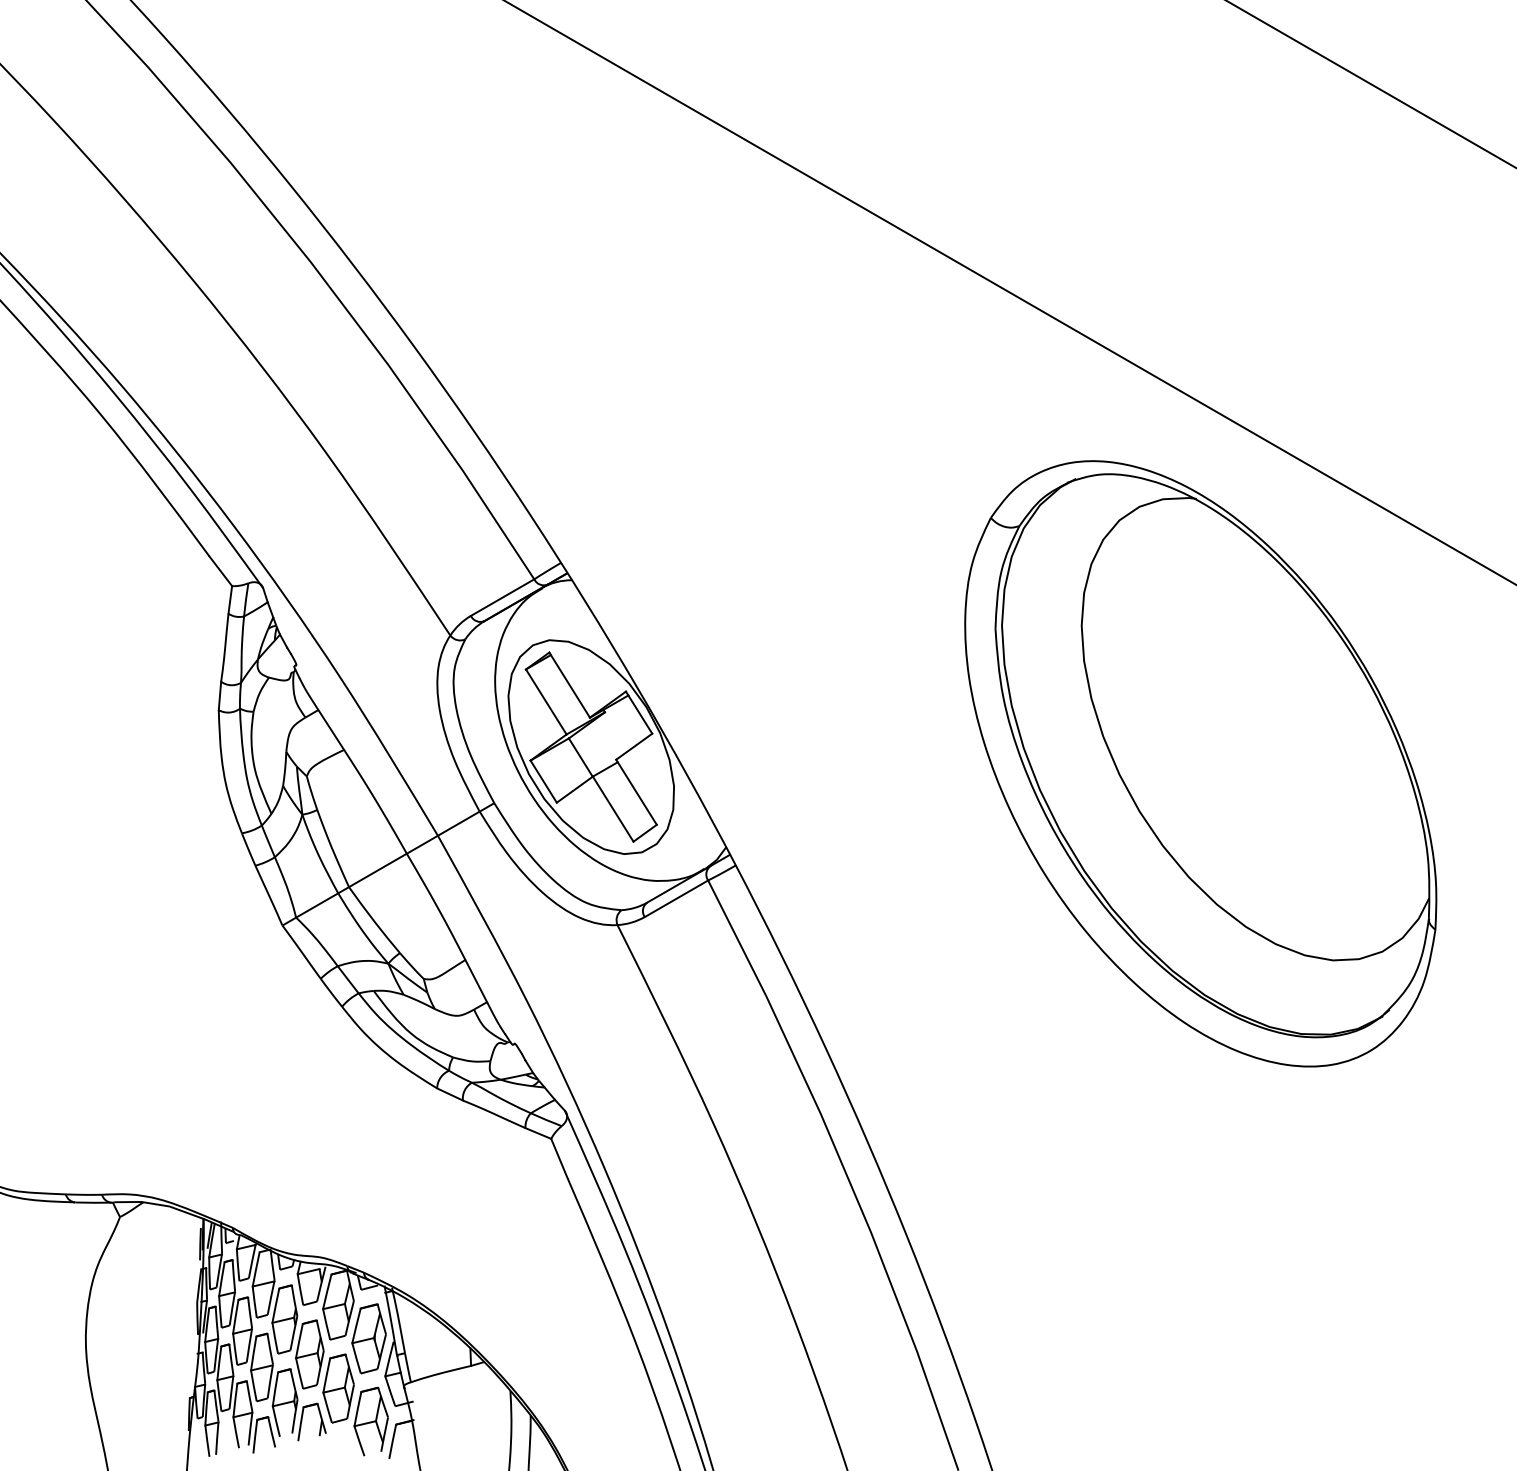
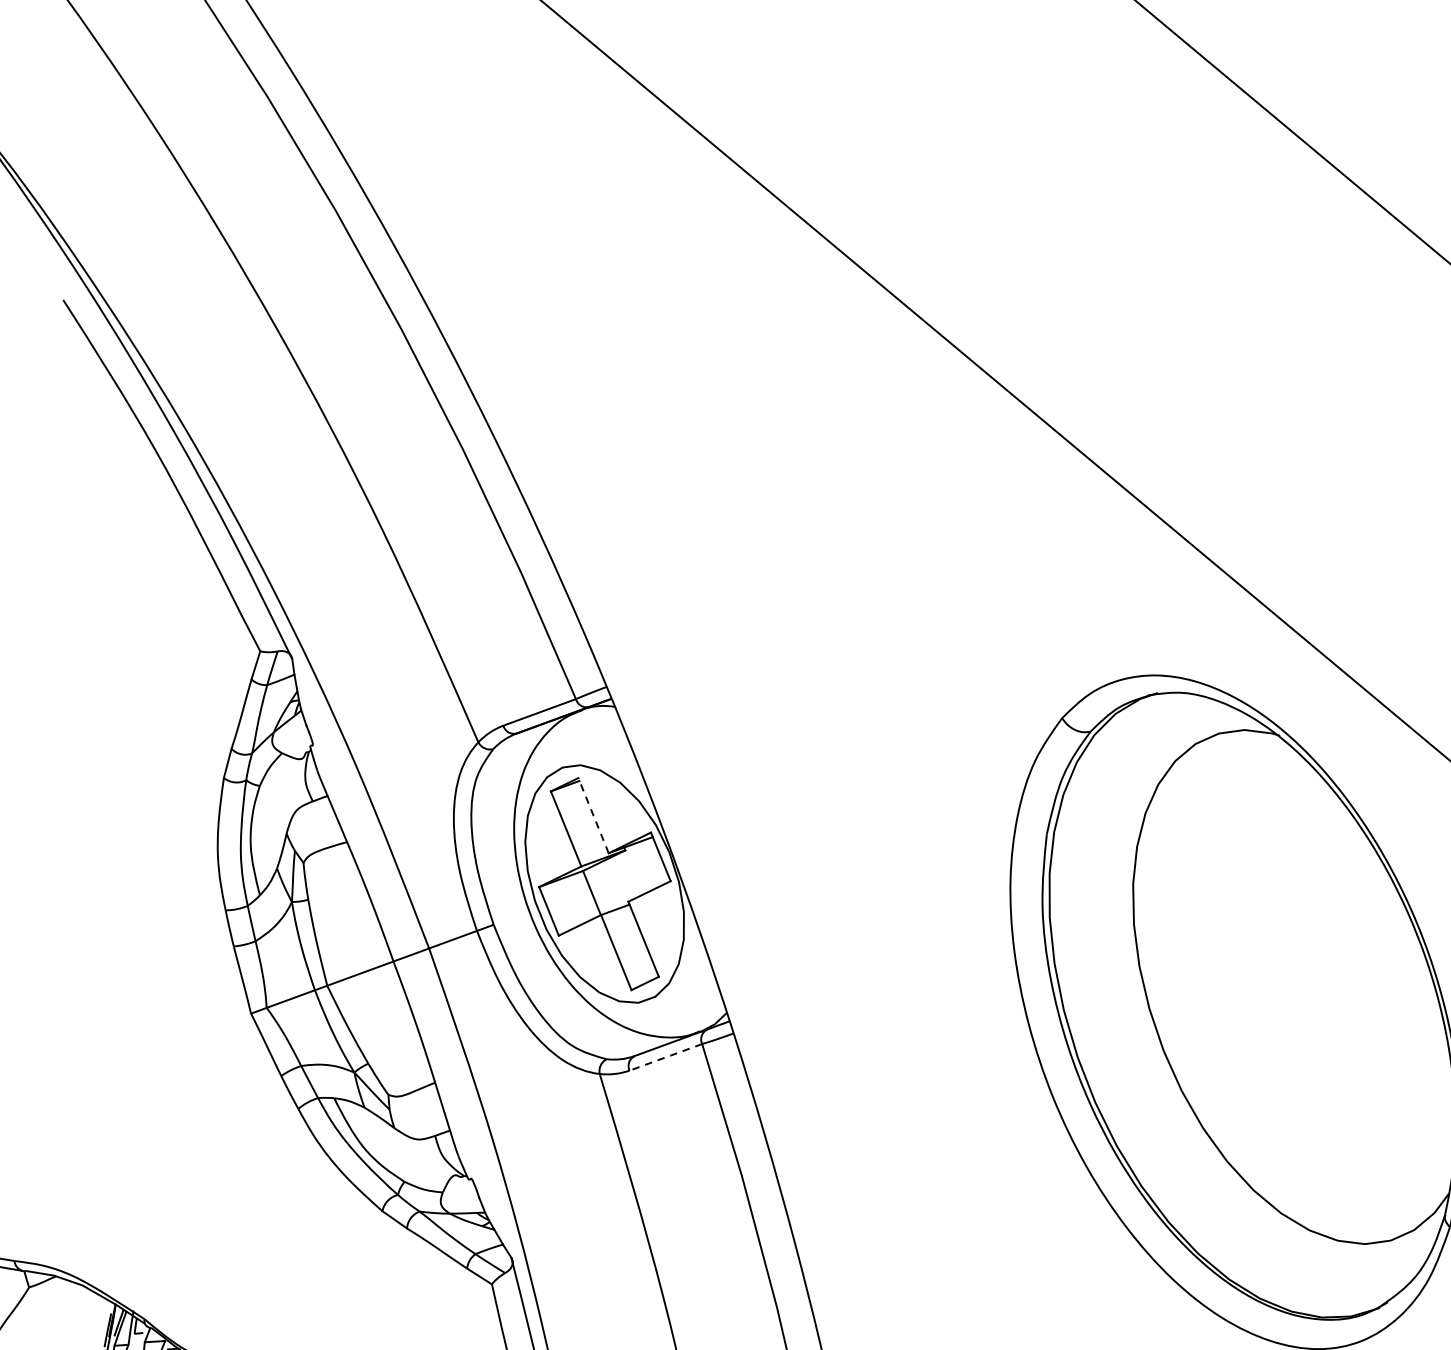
line: (569, 684) -> (593, 814), solid -> dashed
line: (676, 898) -> (665, 1057), solid -> dashed

